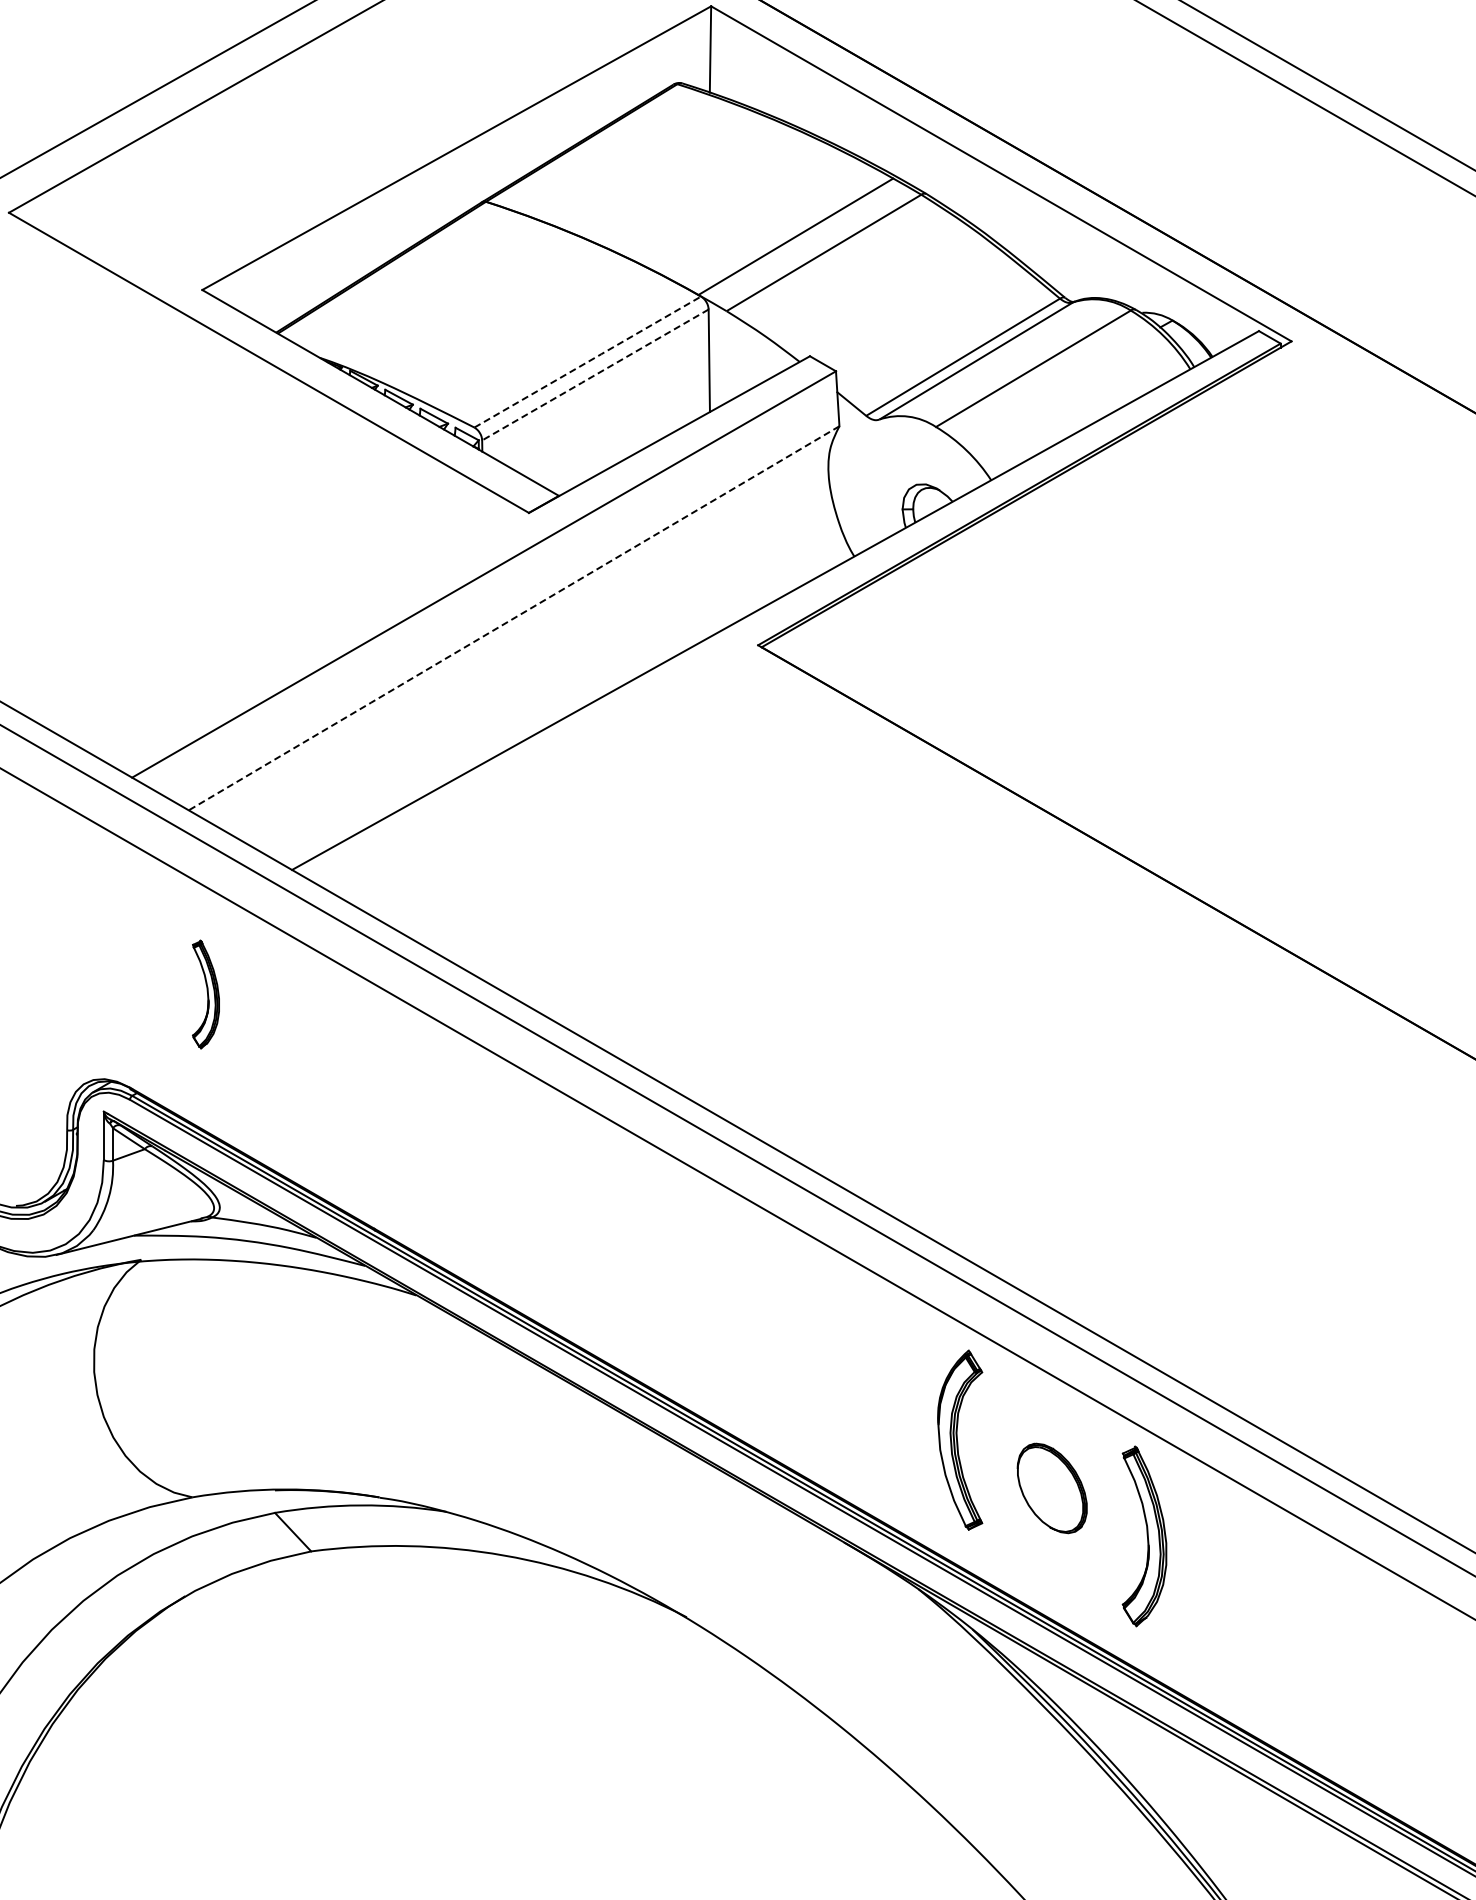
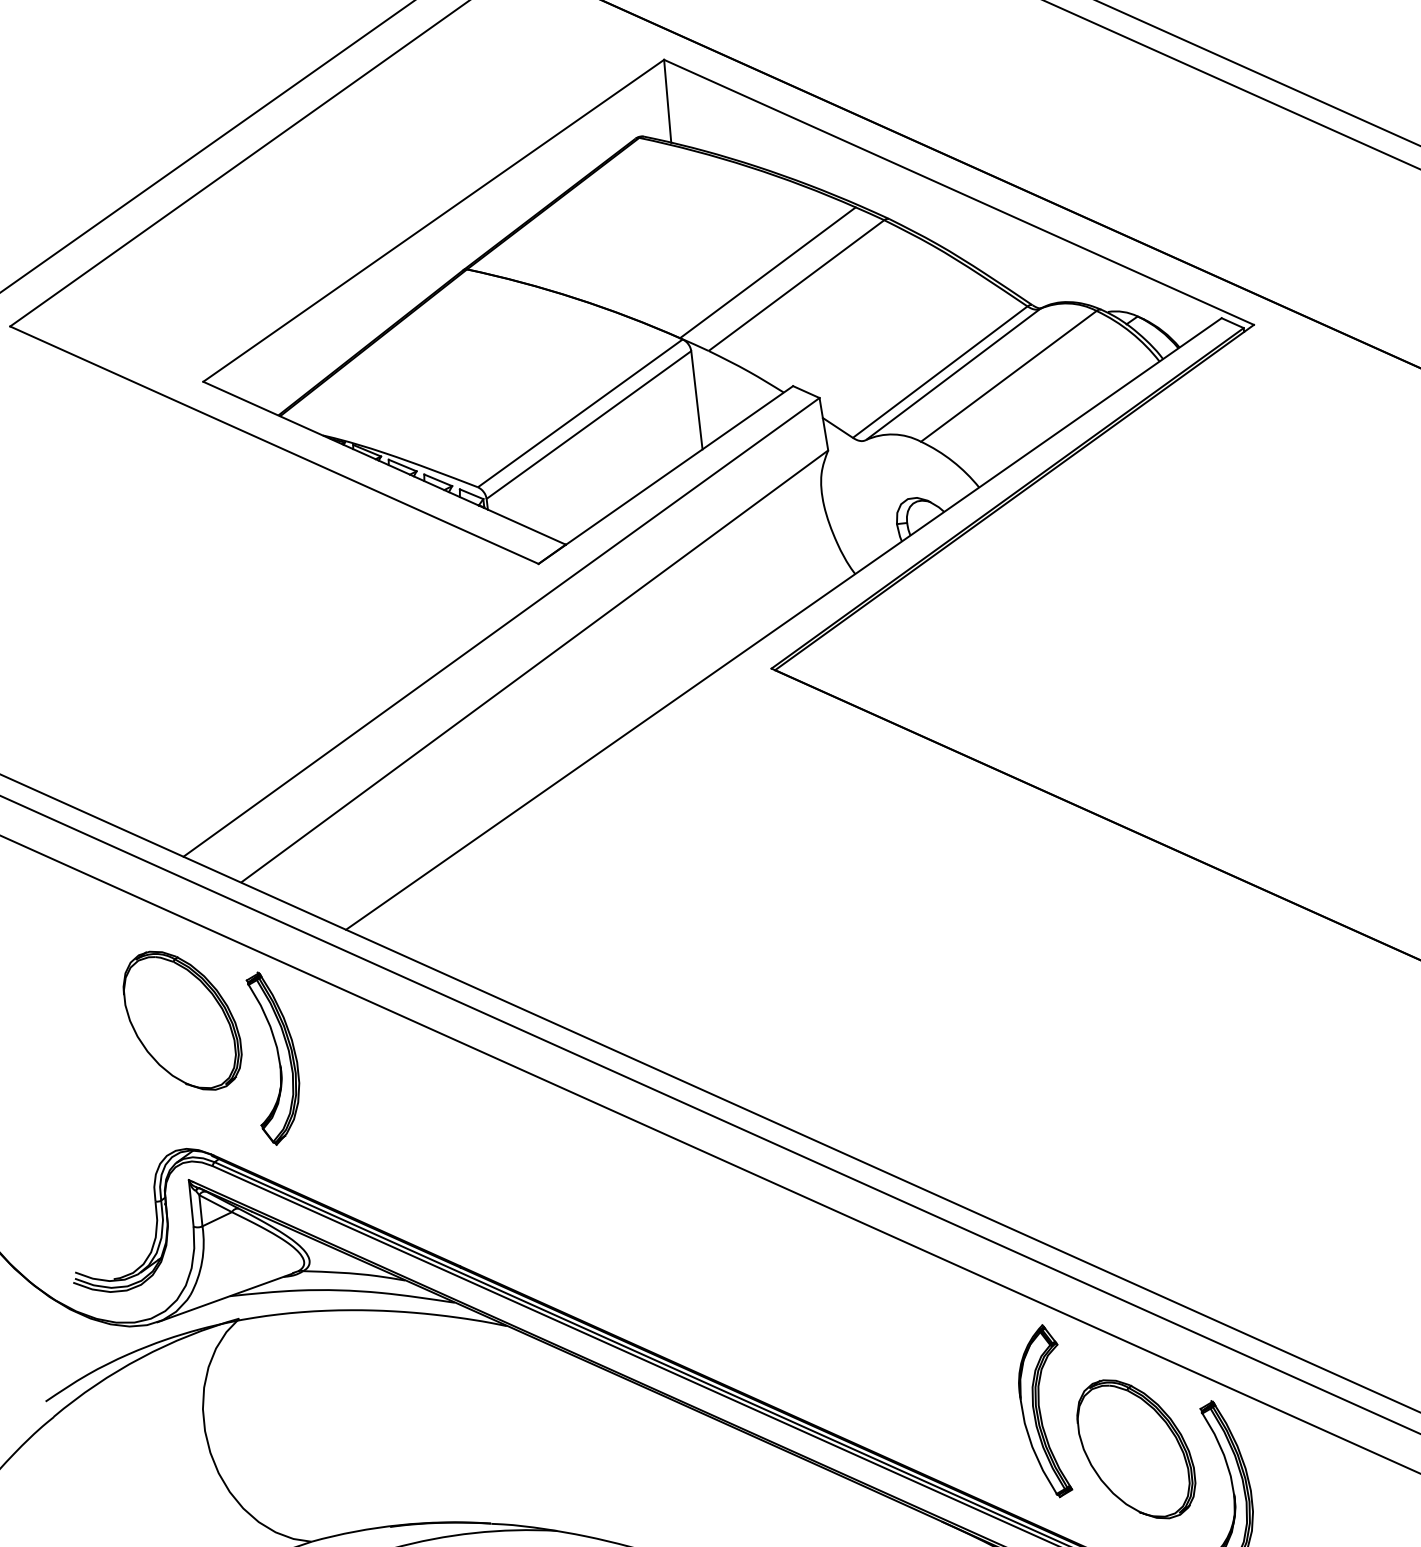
line: (588, 361) -> (581, 412), dashed -> solid
line: (594, 375) -> (588, 425), dashed -> solid
line: (513, 618) -> (534, 666), dashed -> solid
part: (113, 946) -> (182, 1020), added
part: (205, 994) -> (275, 1057), size x1.67
part: (1051, 1488) -> (1135, 1449), size x1.67

